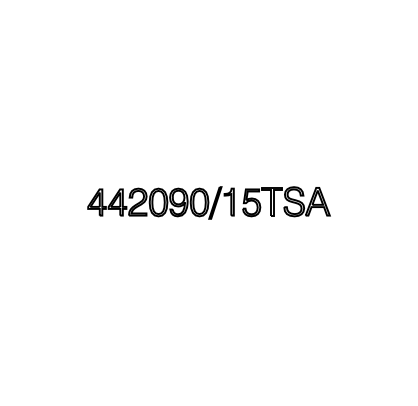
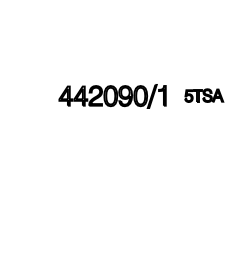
part: (286, 201) -> (204, 95), size x0.6

